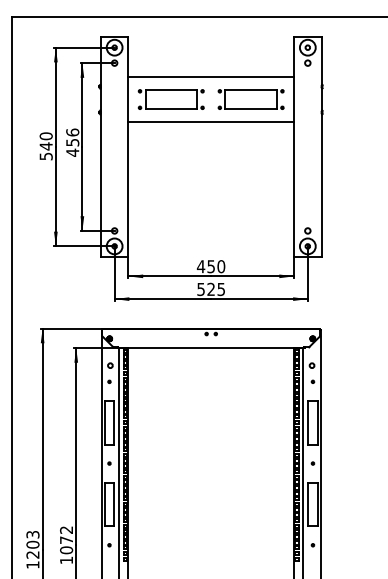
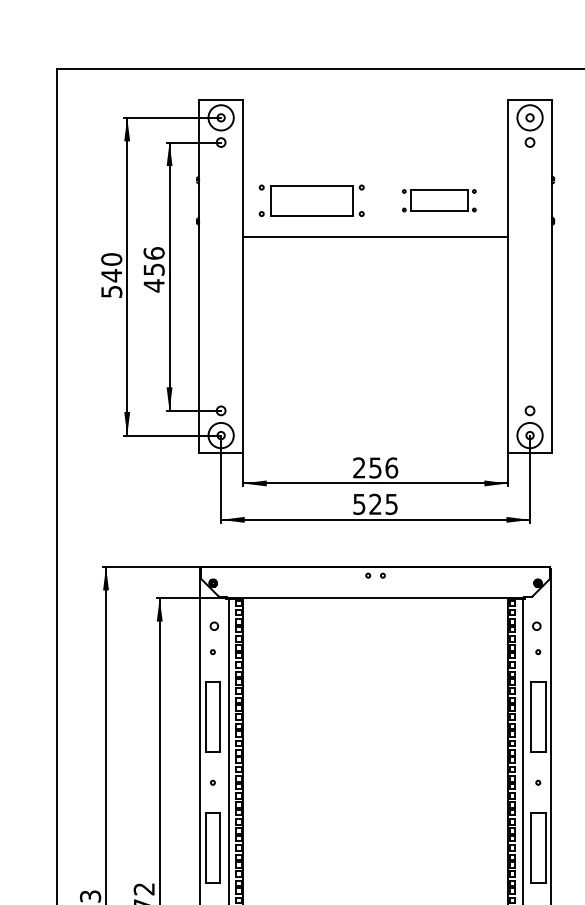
line: (211, 76) -> (376, 163), removed
part: (250, 99) -> (438, 200), size x0.7
text: (210, 266) -> (374, 467), 450 -> 256

